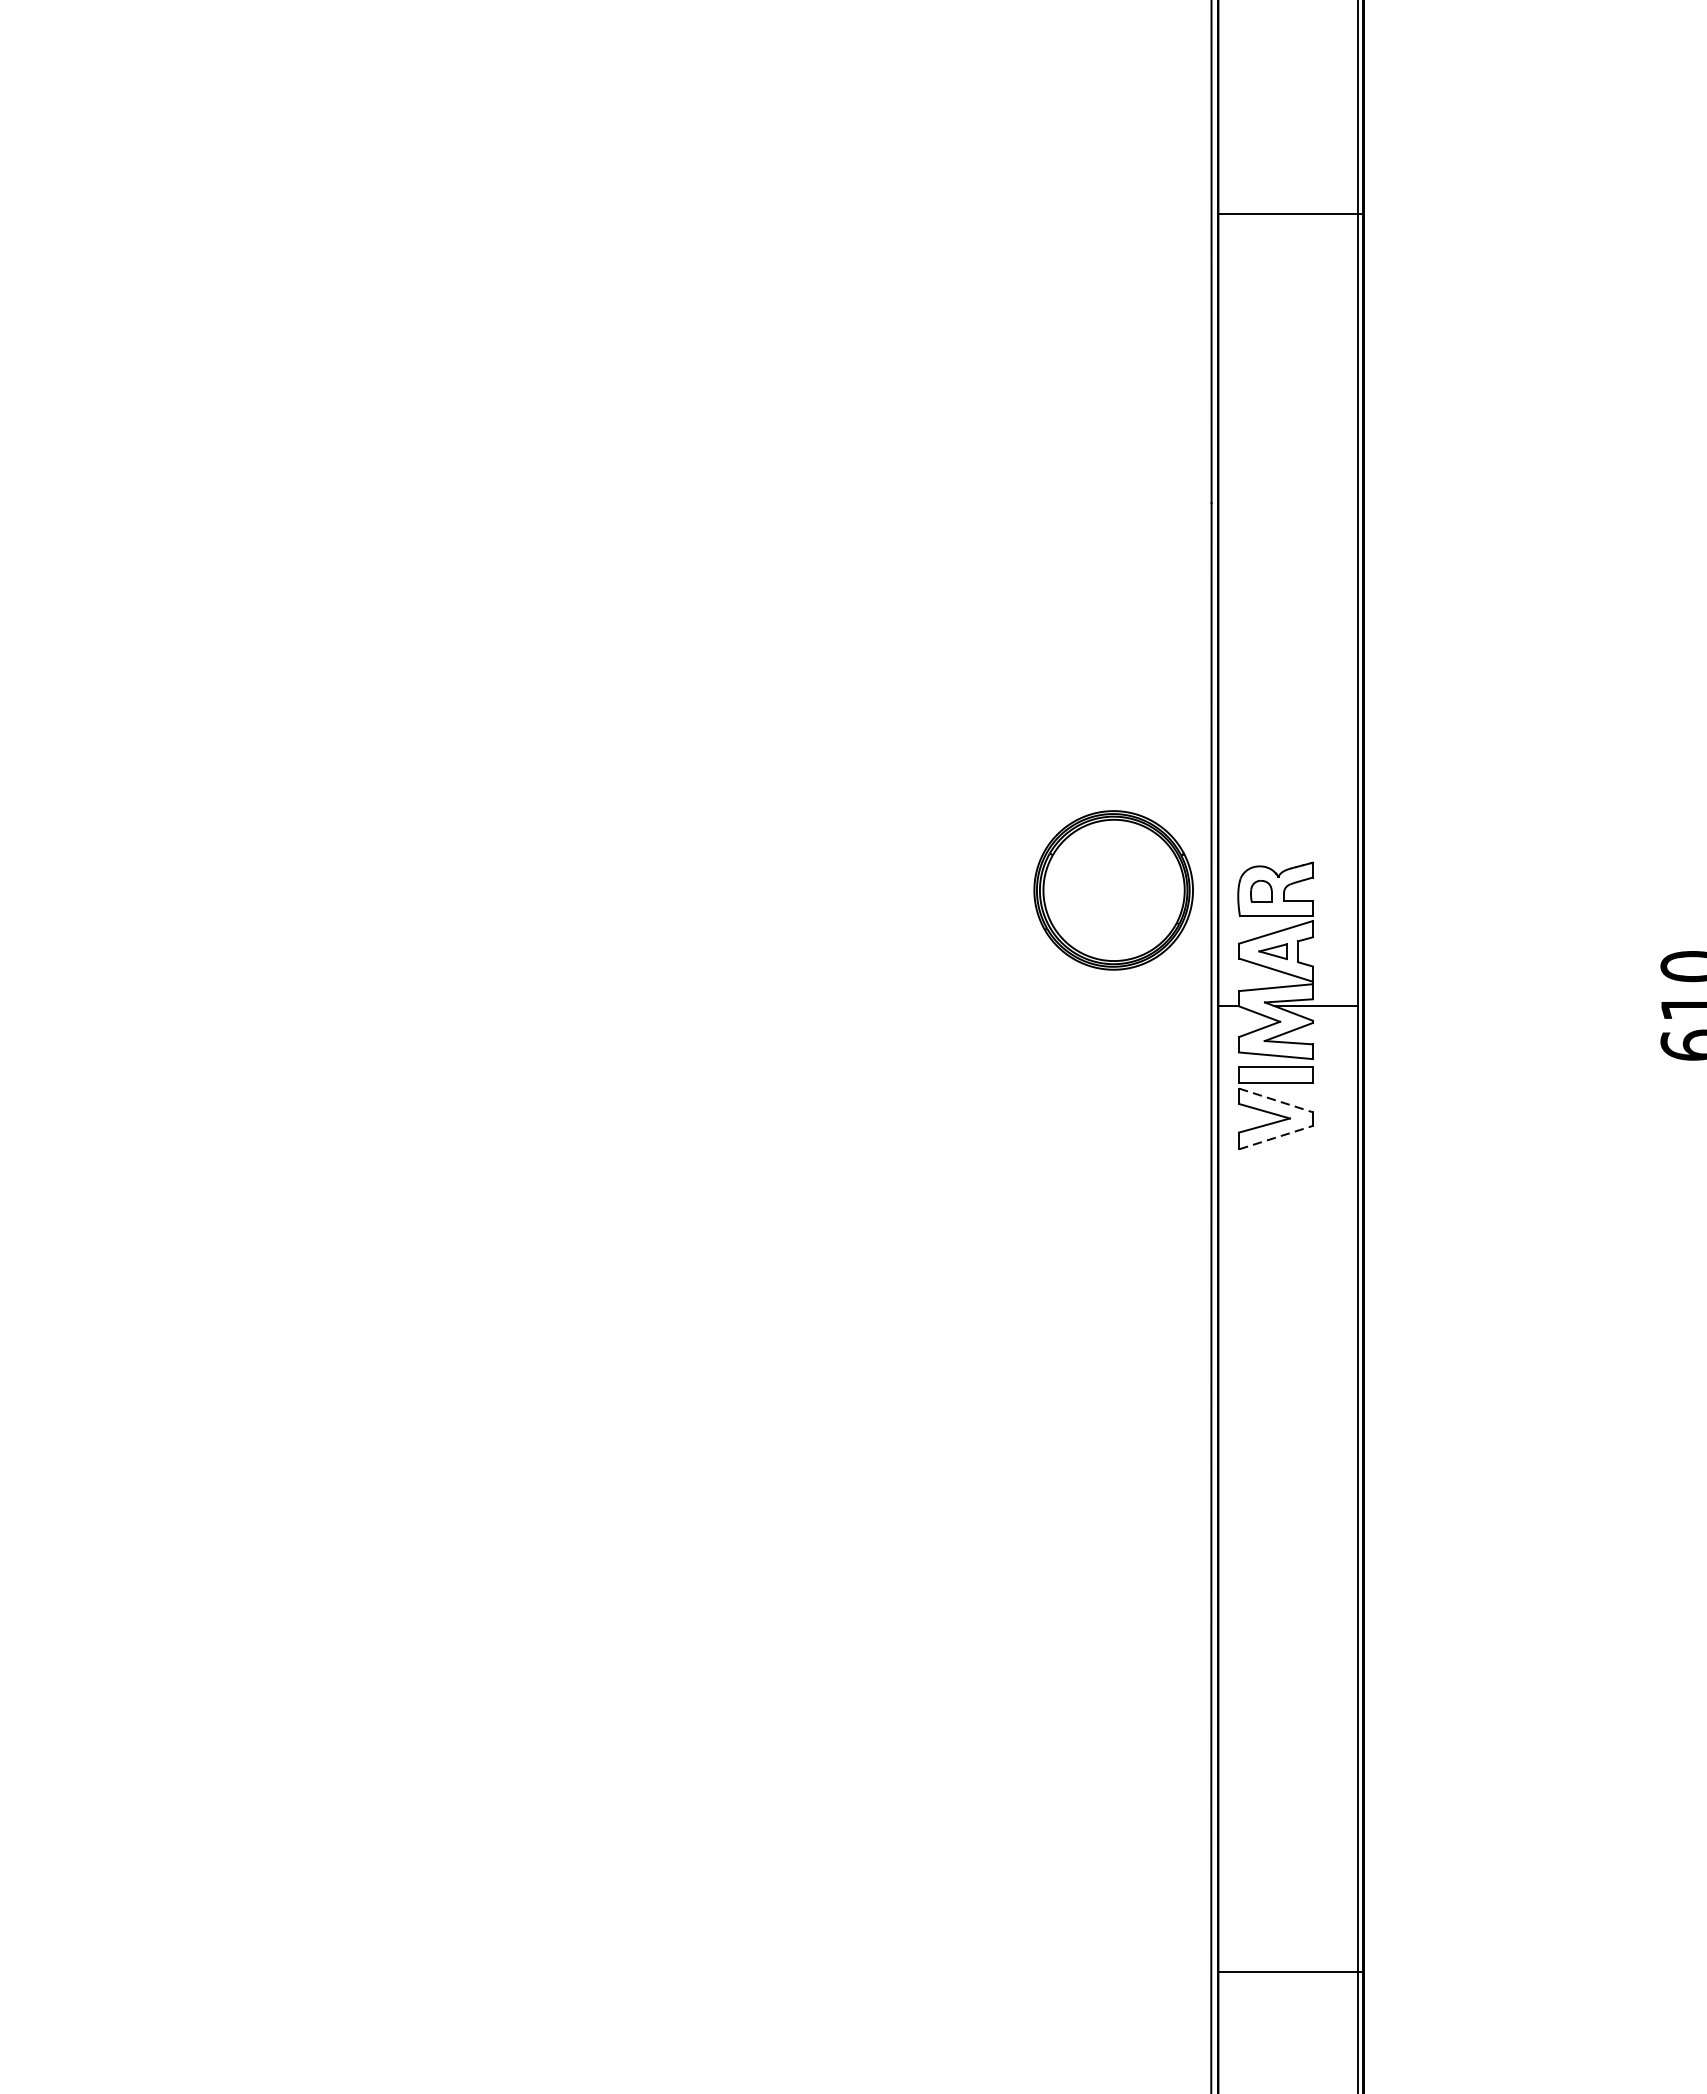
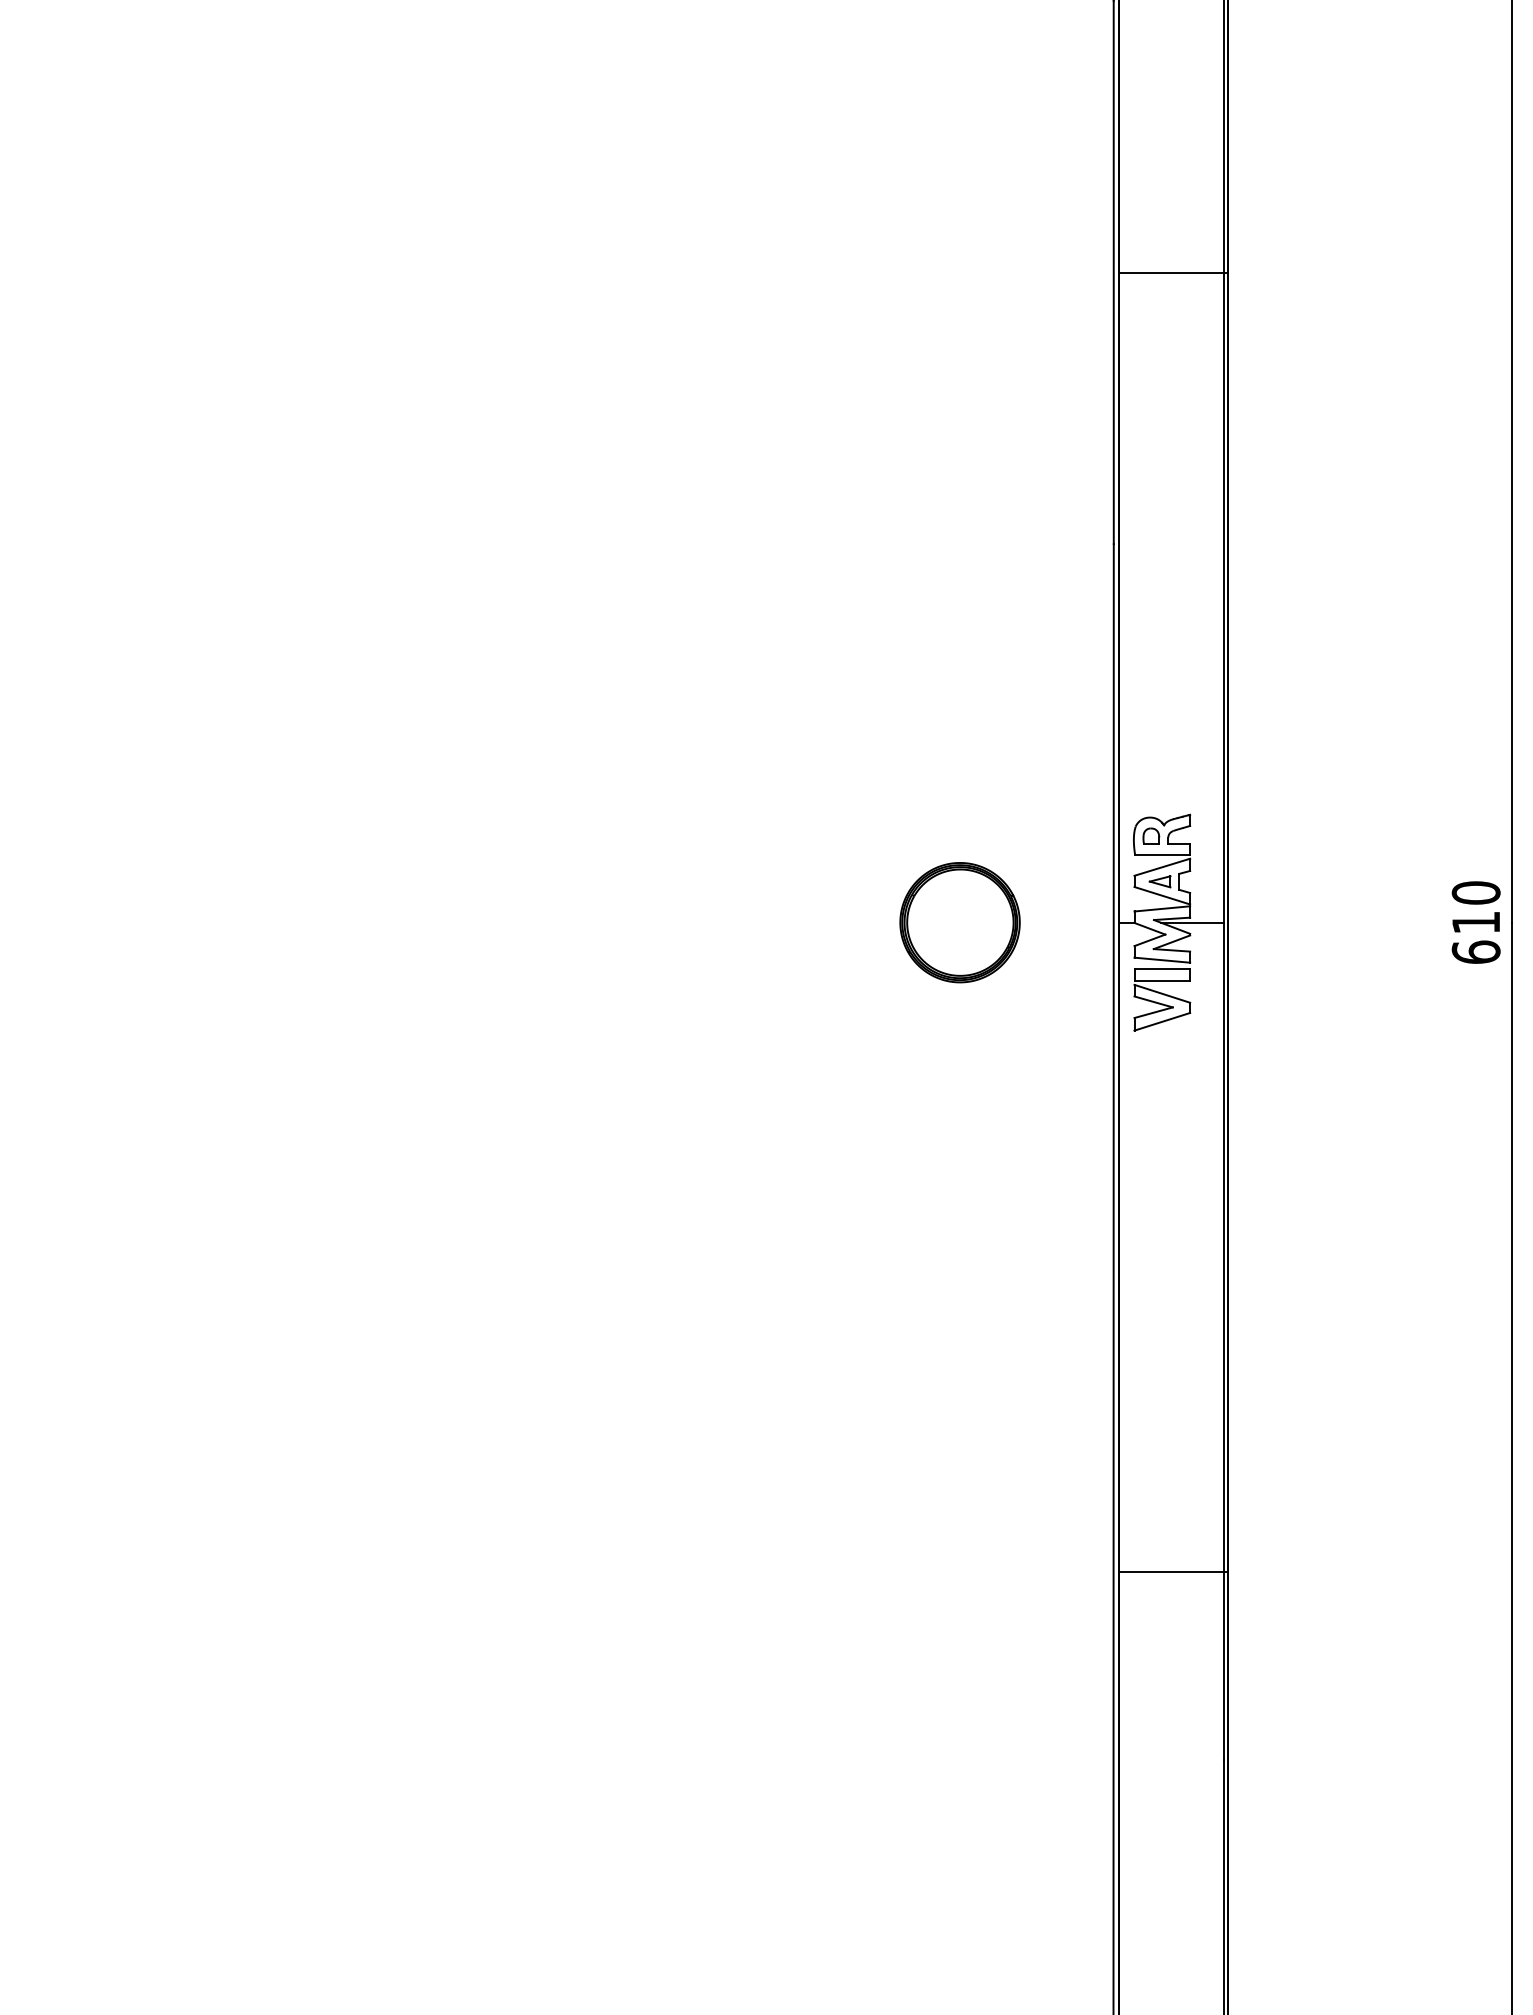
line: (1289, 214) -> (1172, 273), moved
part: (1112, 890) -> (959, 922), moved
line: (1276, 1100) -> (1162, 993), dashed -> solid
line: (1276, 1137) -> (1162, 1021), dashed -> solid
line: (1289, 1972) -> (1172, 1572), moved

